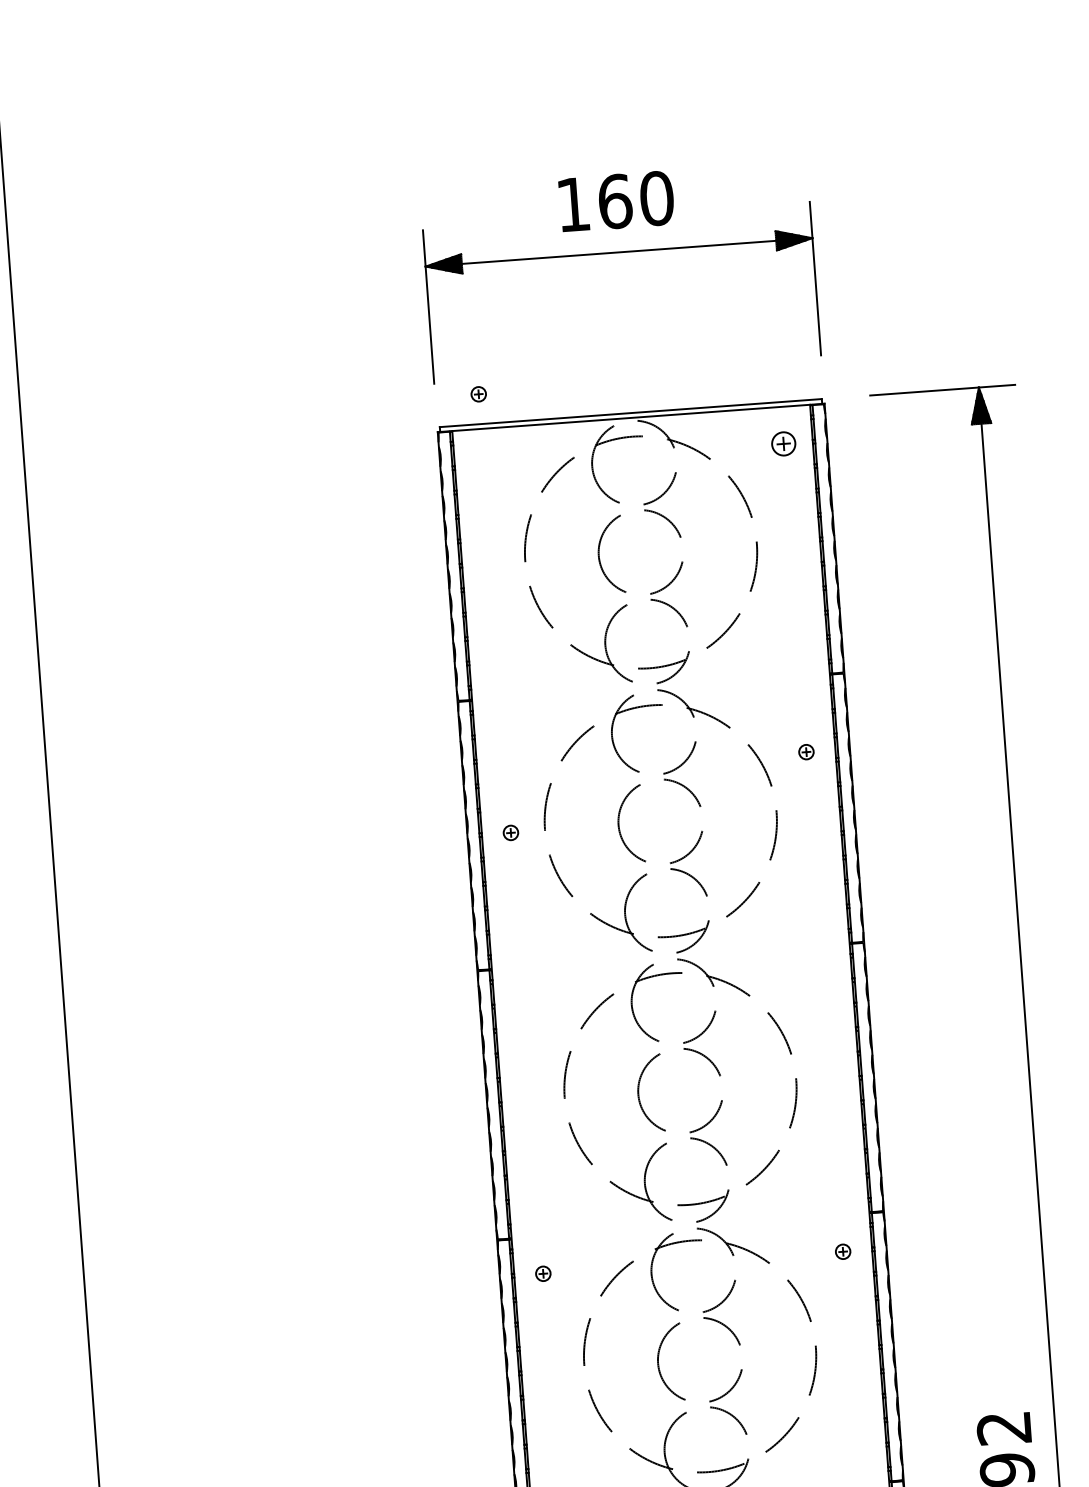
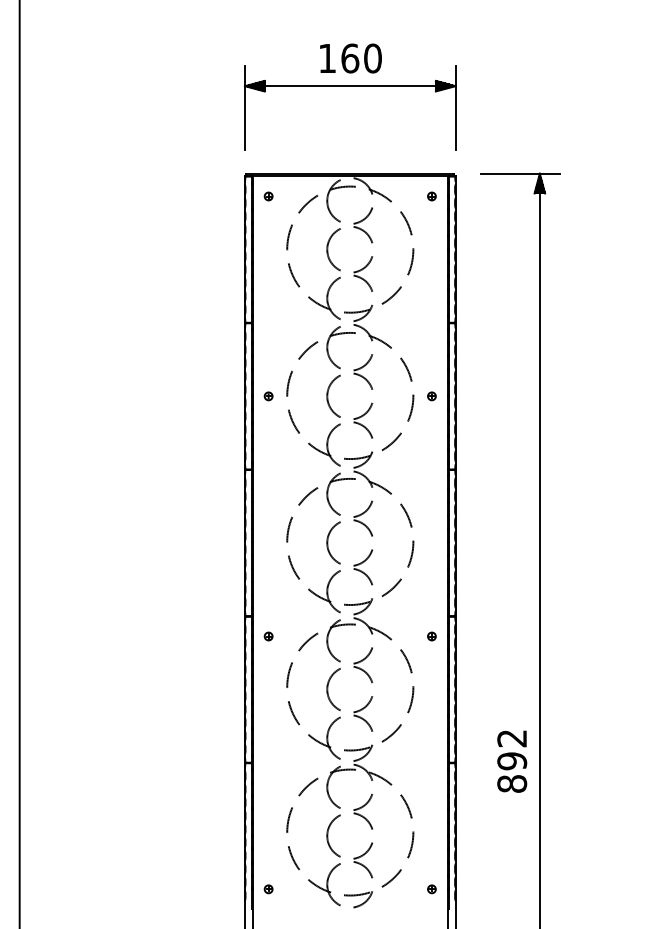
part: (478, 394) -> (268, 196), moved
part: (783, 443) -> (431, 196), size x0.62
part: (805, 752) -> (431, 396), moved

